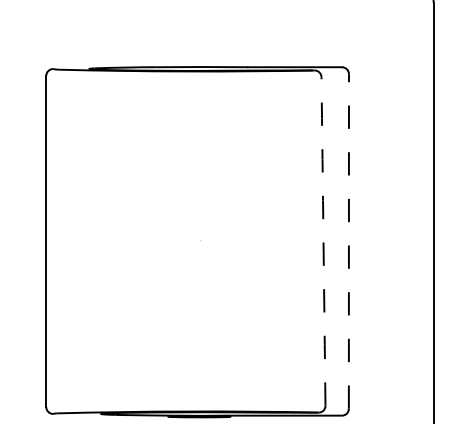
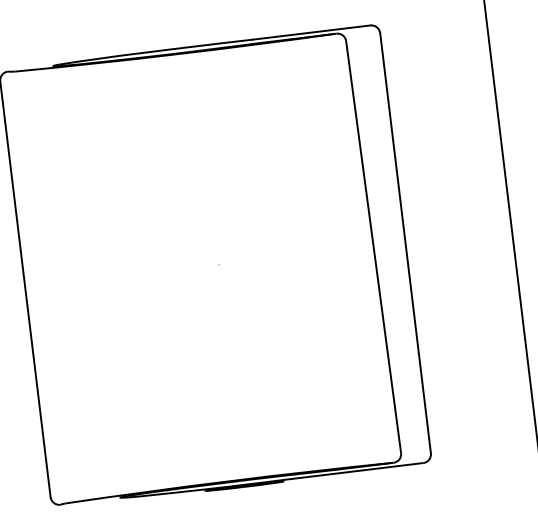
line: (348, 240) -> (404, 242), dashed -> solid
arc: (323, 241) -> (373, 247), dashed -> solid

